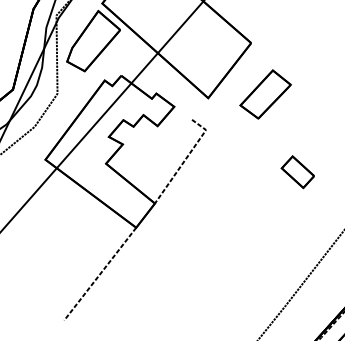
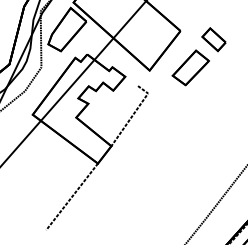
part: (297, 171) -> (213, 39), moved

